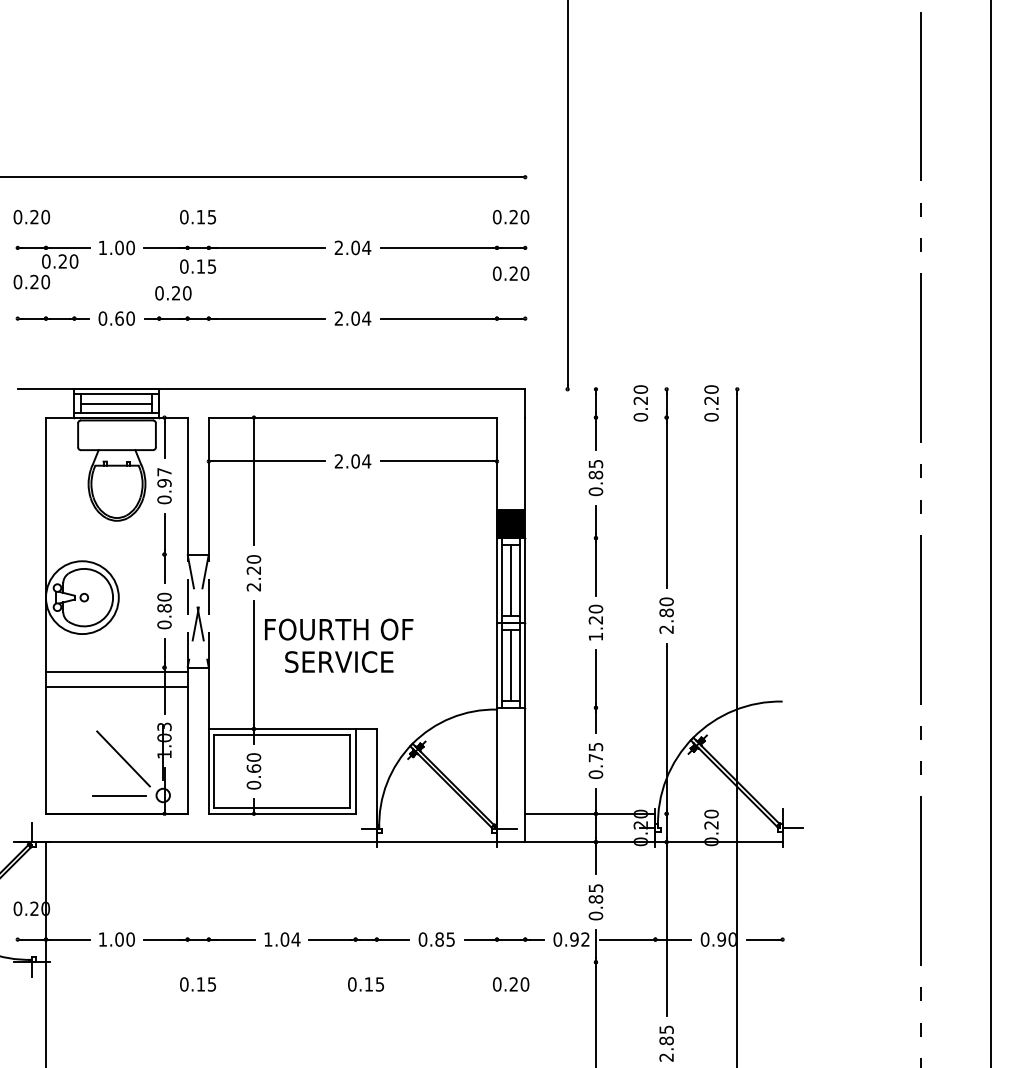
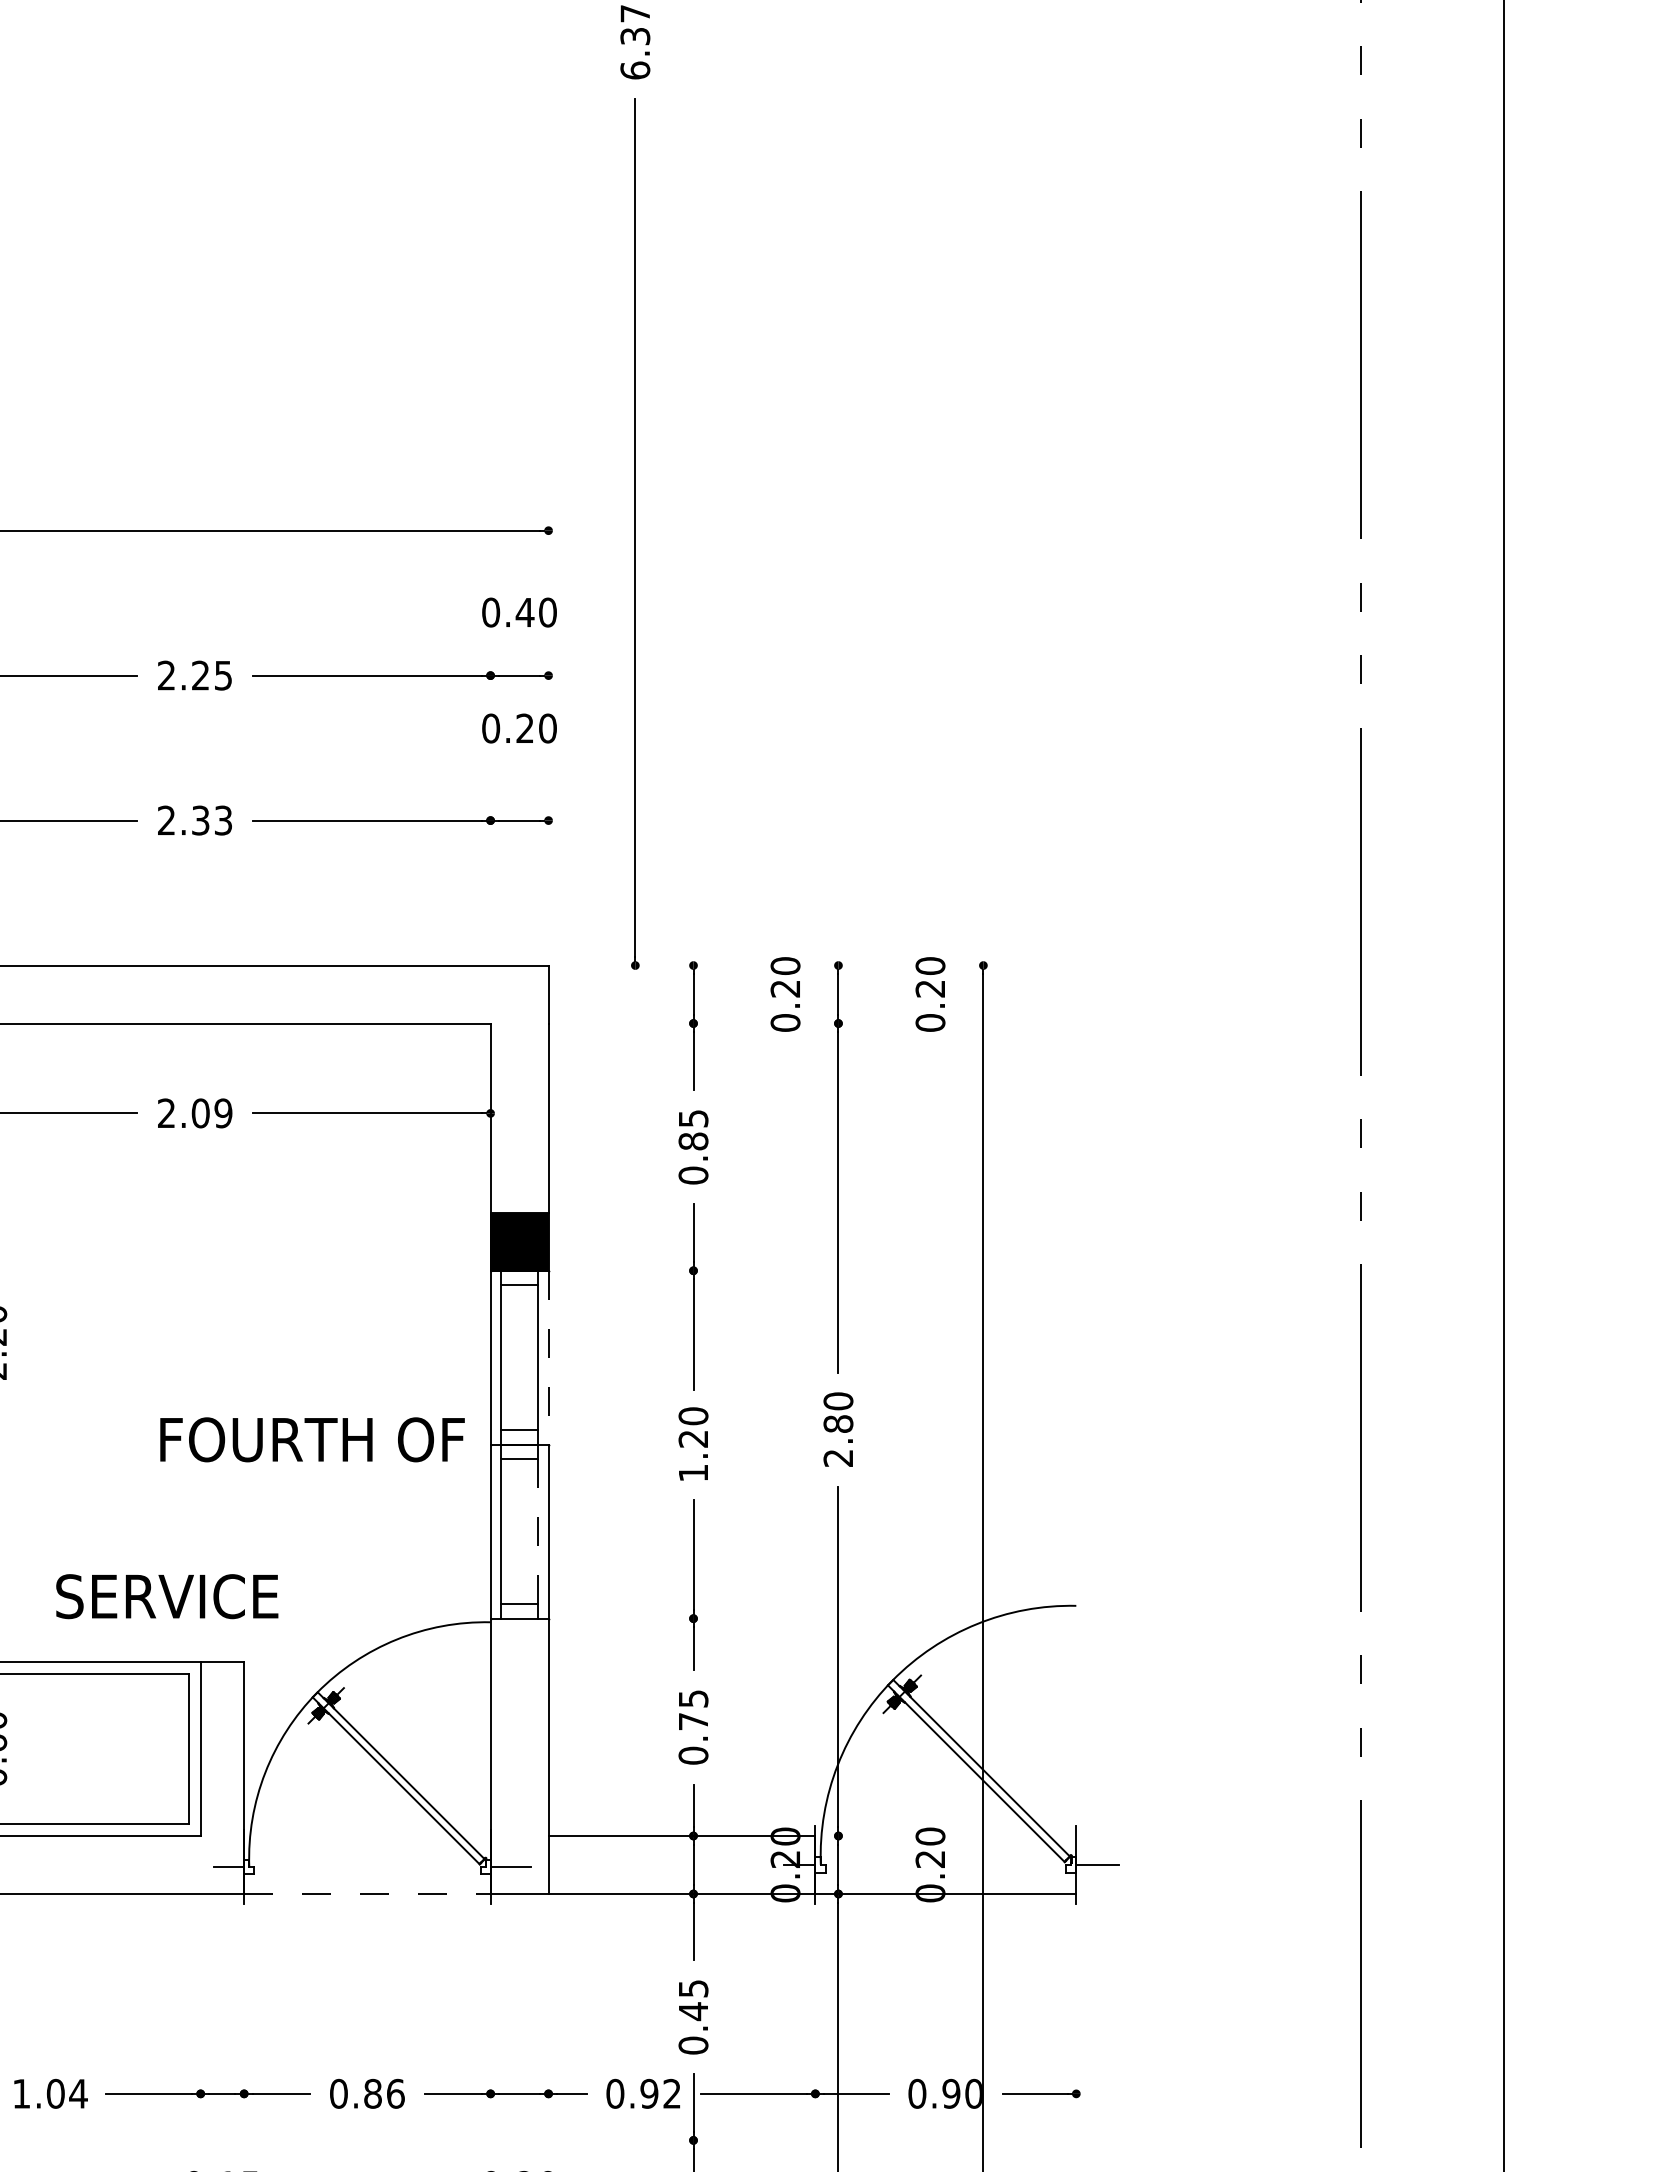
text: (513, 216) -> (524, 611), 0.20 -> 0.40
text: (361, 247) -> (212, 674), 2.04 -> 2.25
text: (361, 318) -> (212, 820), 2.04 -> 2.33
text: (366, 461) -> (223, 1113), 2.04 -> 2.09
line: (511, 580) -> (520, 1357), removed
line: (525, 581) -> (549, 1359), solid -> dashed
text: (339, 629) -> (313, 1439), moved
text: (339, 661) -> (167, 1595), moved
line: (520, 664) -> (538, 1529), solid -> dashed
line: (511, 665) -> (520, 1531), removed
line: (437, 842) -> (368, 1894), solid -> dashed
text: (595, 899) -> (692, 2011), 0.85 -> 0.45
text: (450, 939) -> (395, 2093), 0.85 -> 0.86

